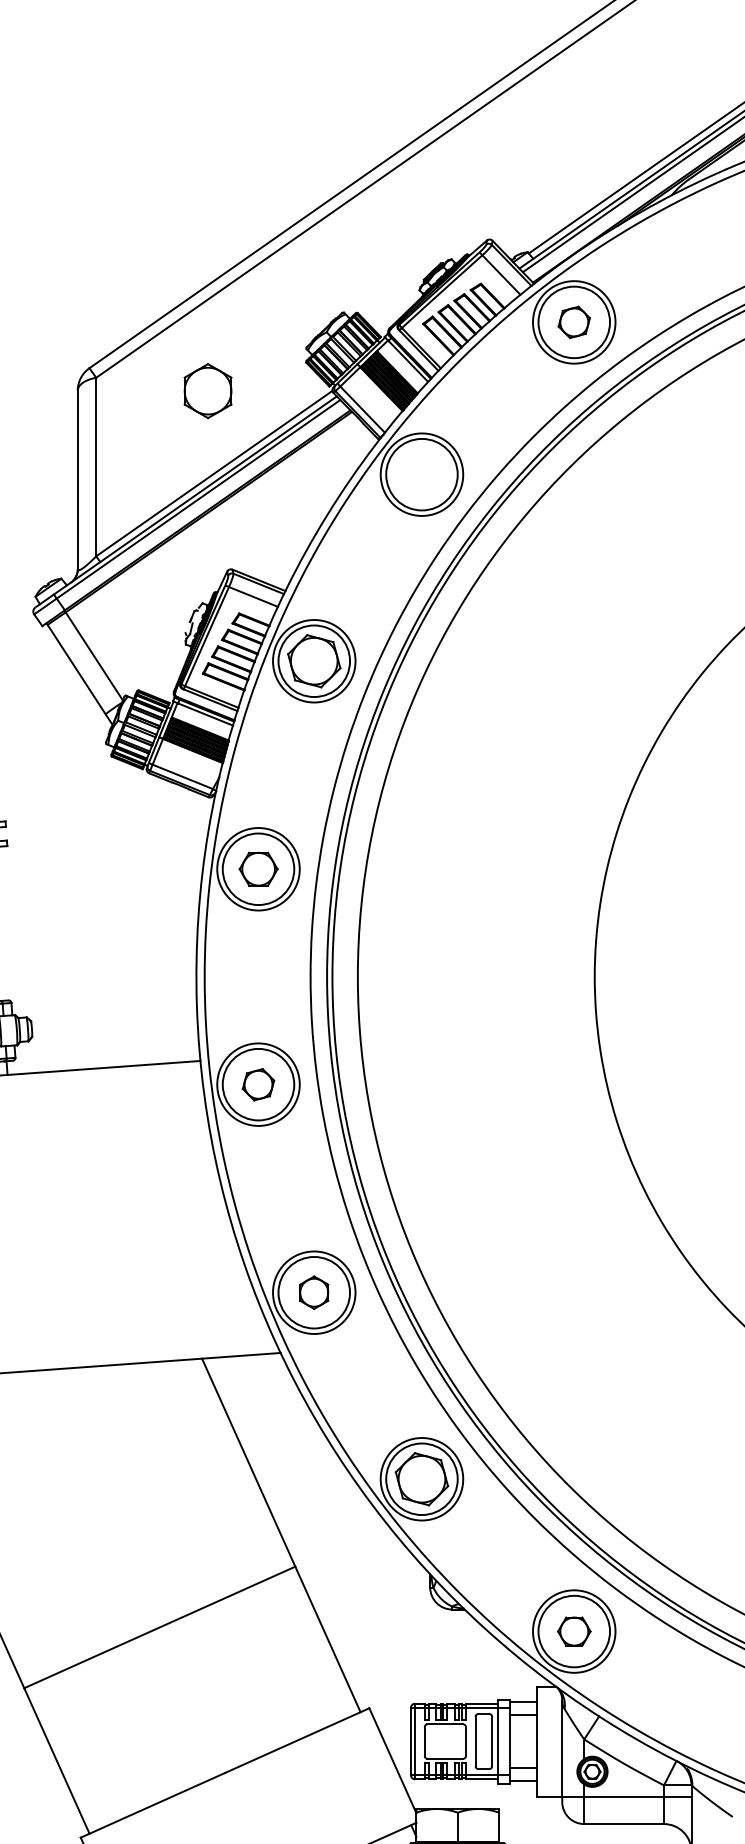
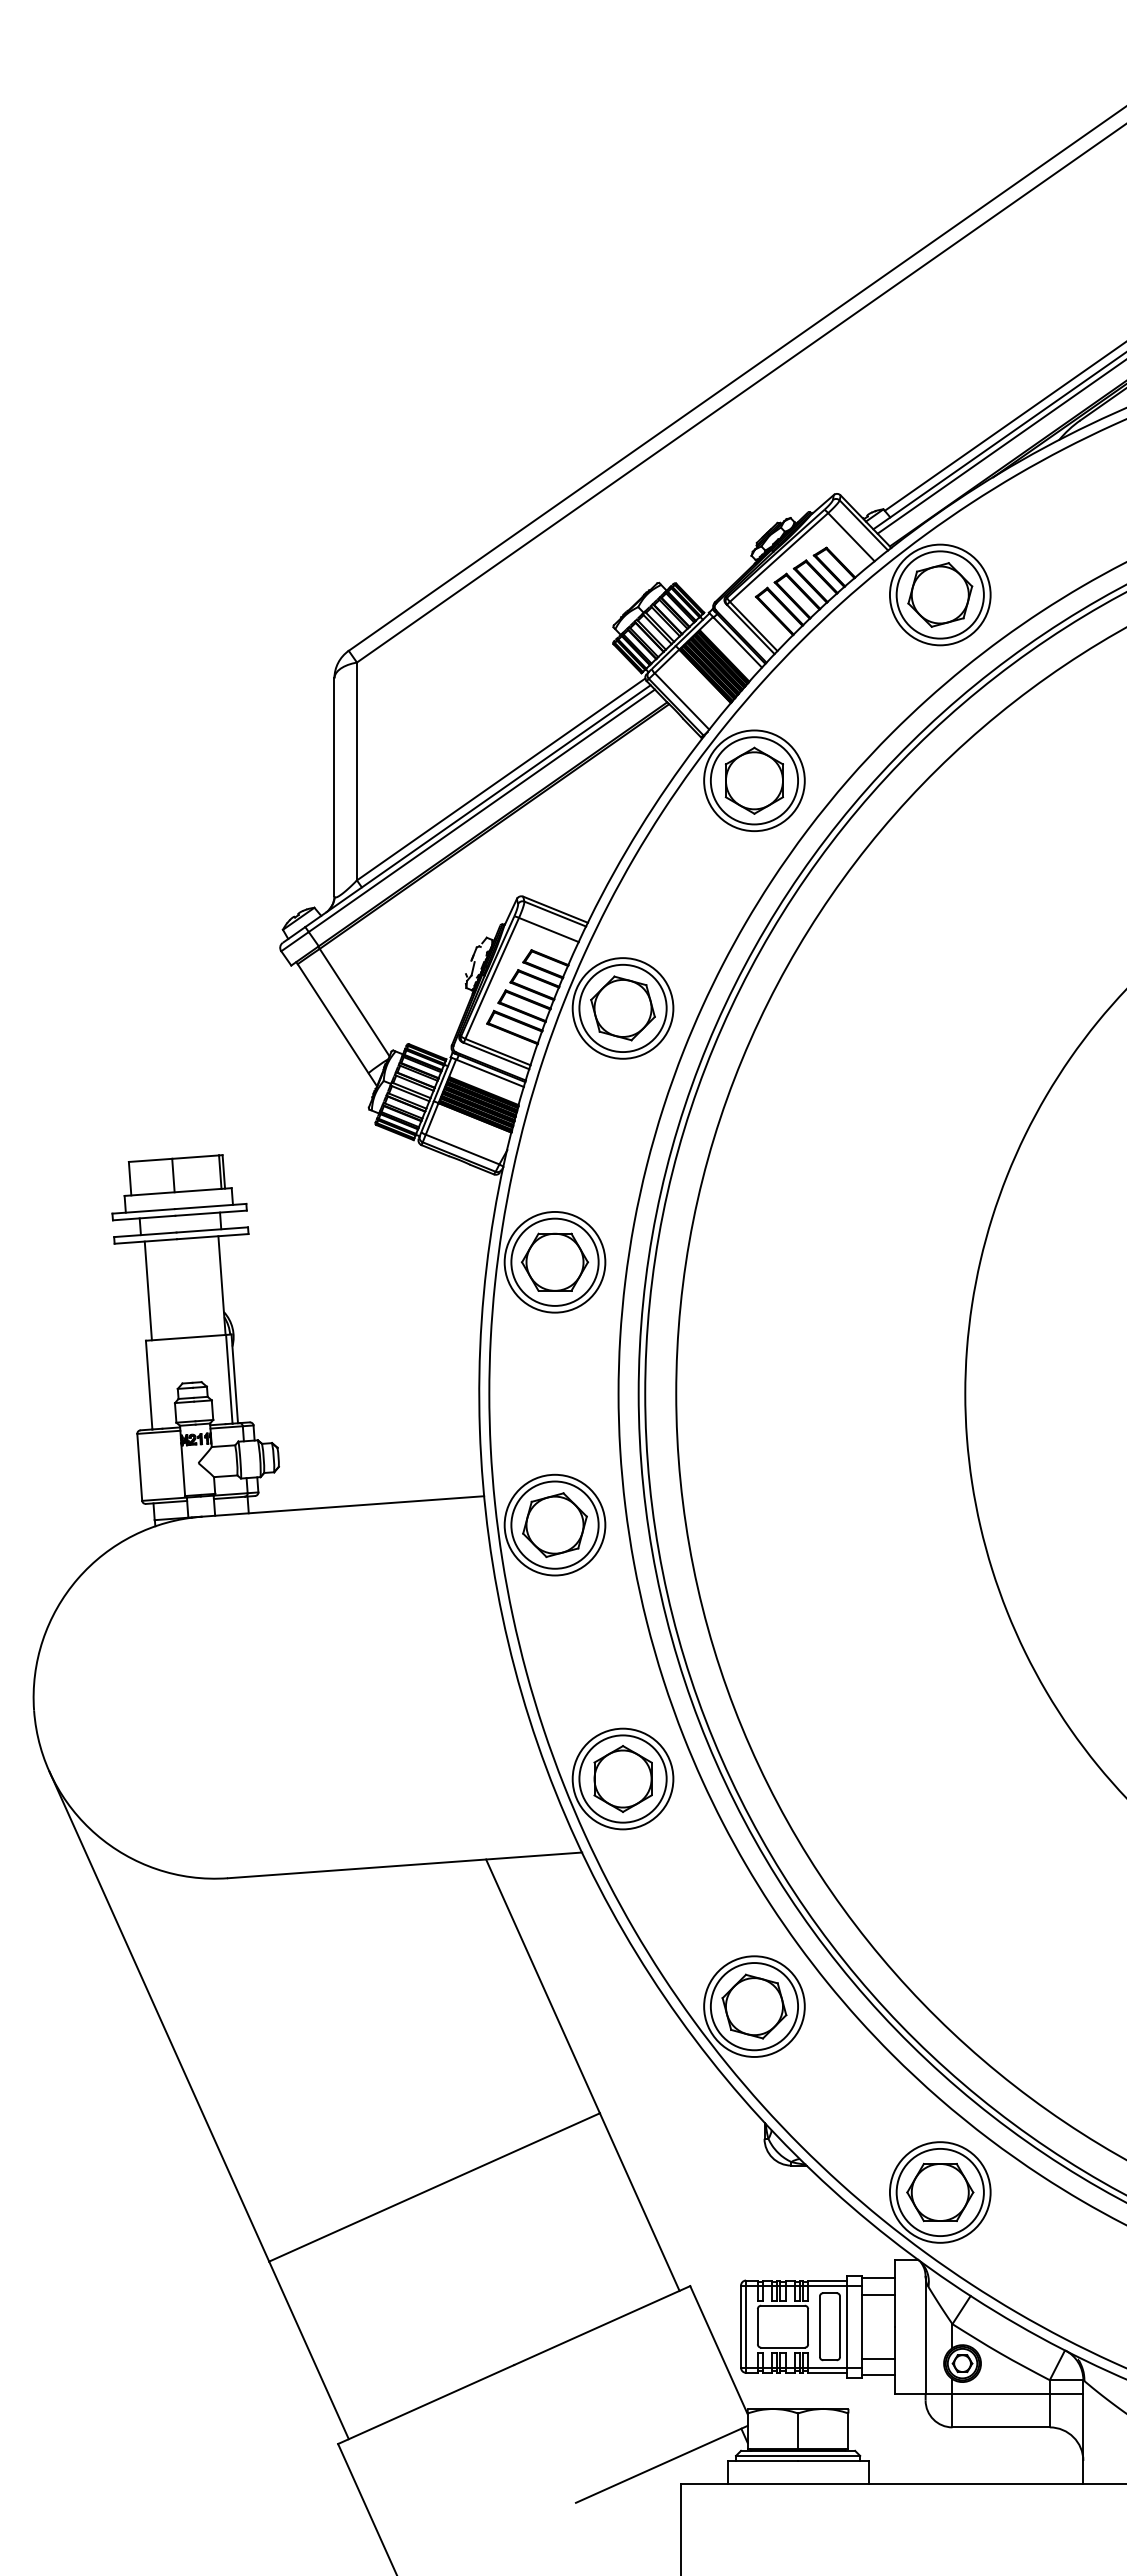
part: (574, 322) -> (940, 594), size x1.67
part: (207, 390) -> (753, 780), moved
part: (258, 868) -> (555, 1261), size x1.43
part: (258, 1084) -> (554, 1525), size x1.67
part: (313, 1292) -> (622, 1778), size x1.67
part: (574, 1631) -> (940, 2192), size x1.67

